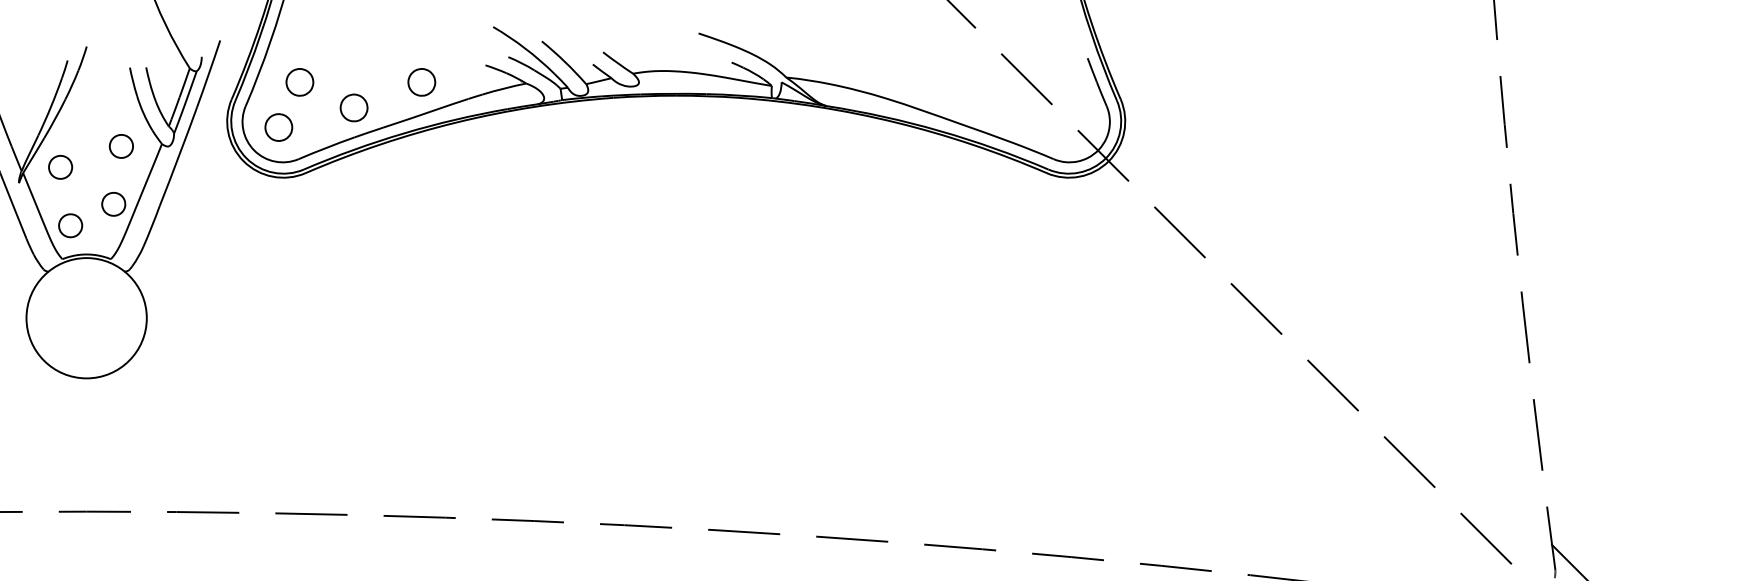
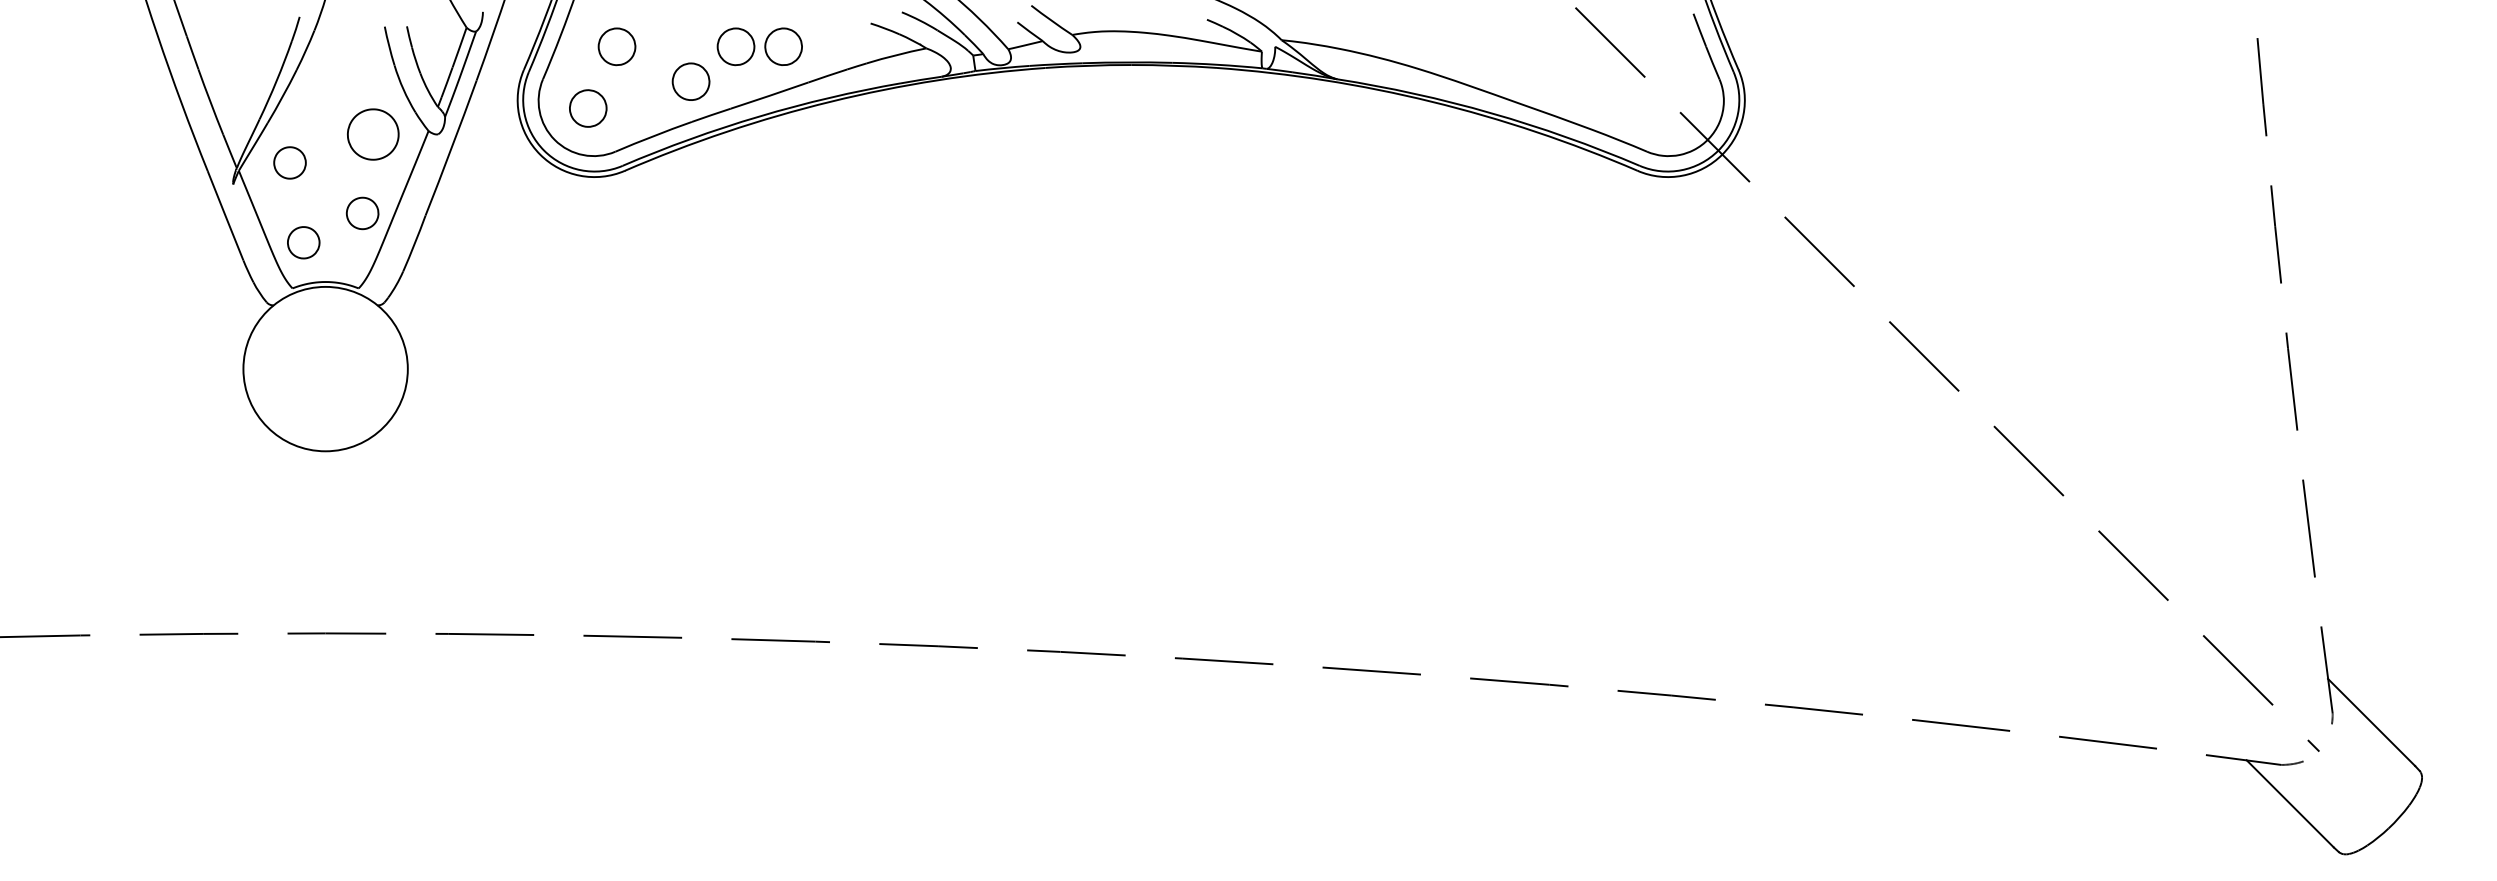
part: (386, 82) -> (735, 46), added
part: (120, 145) -> (372, 133), size x1.6

